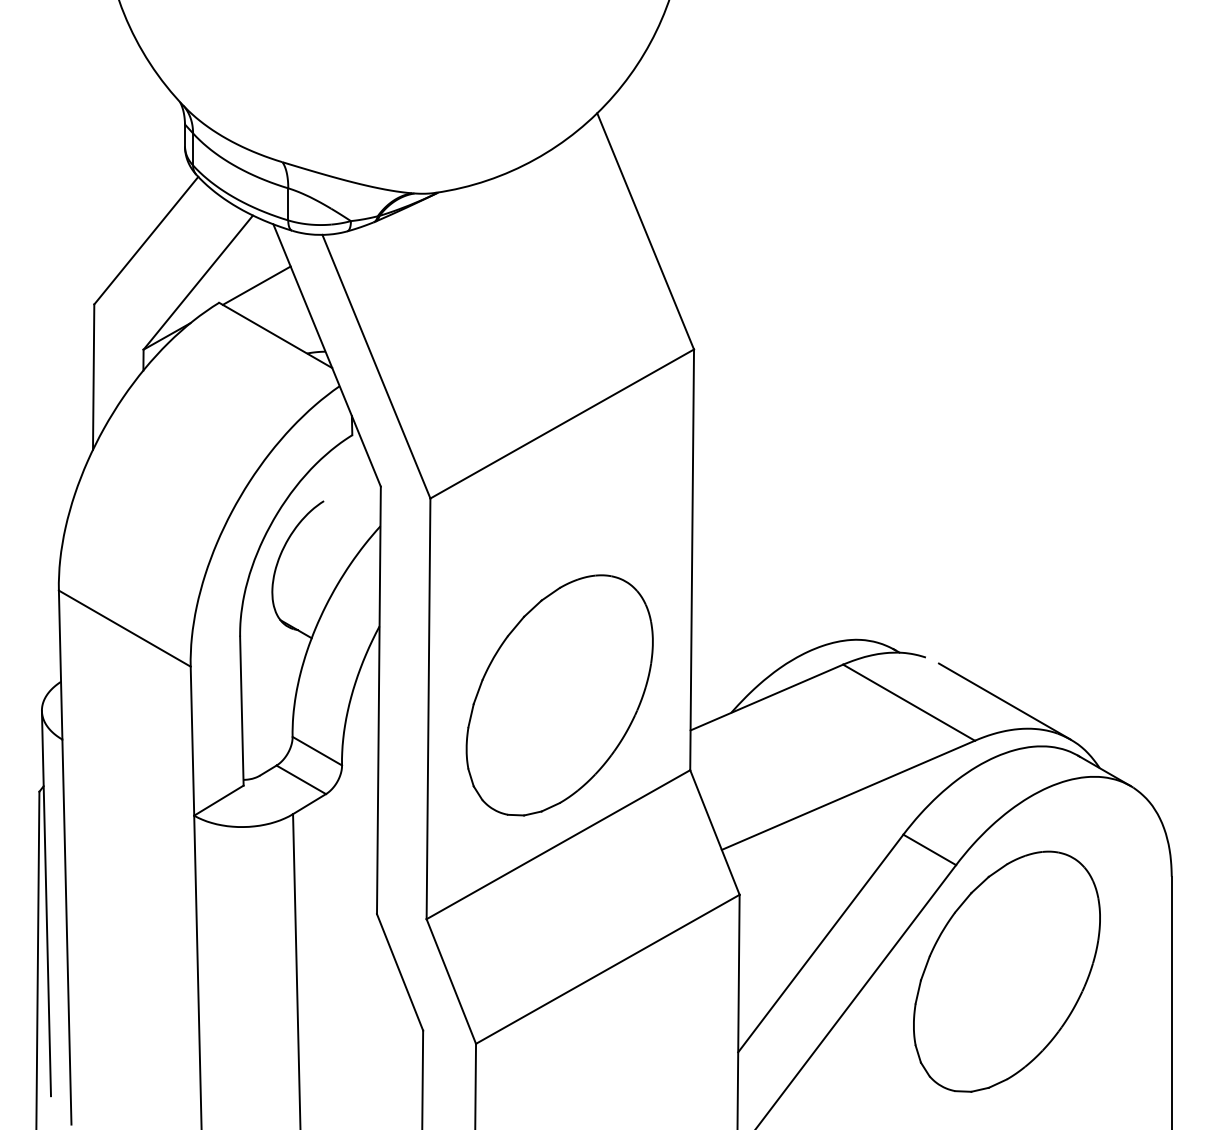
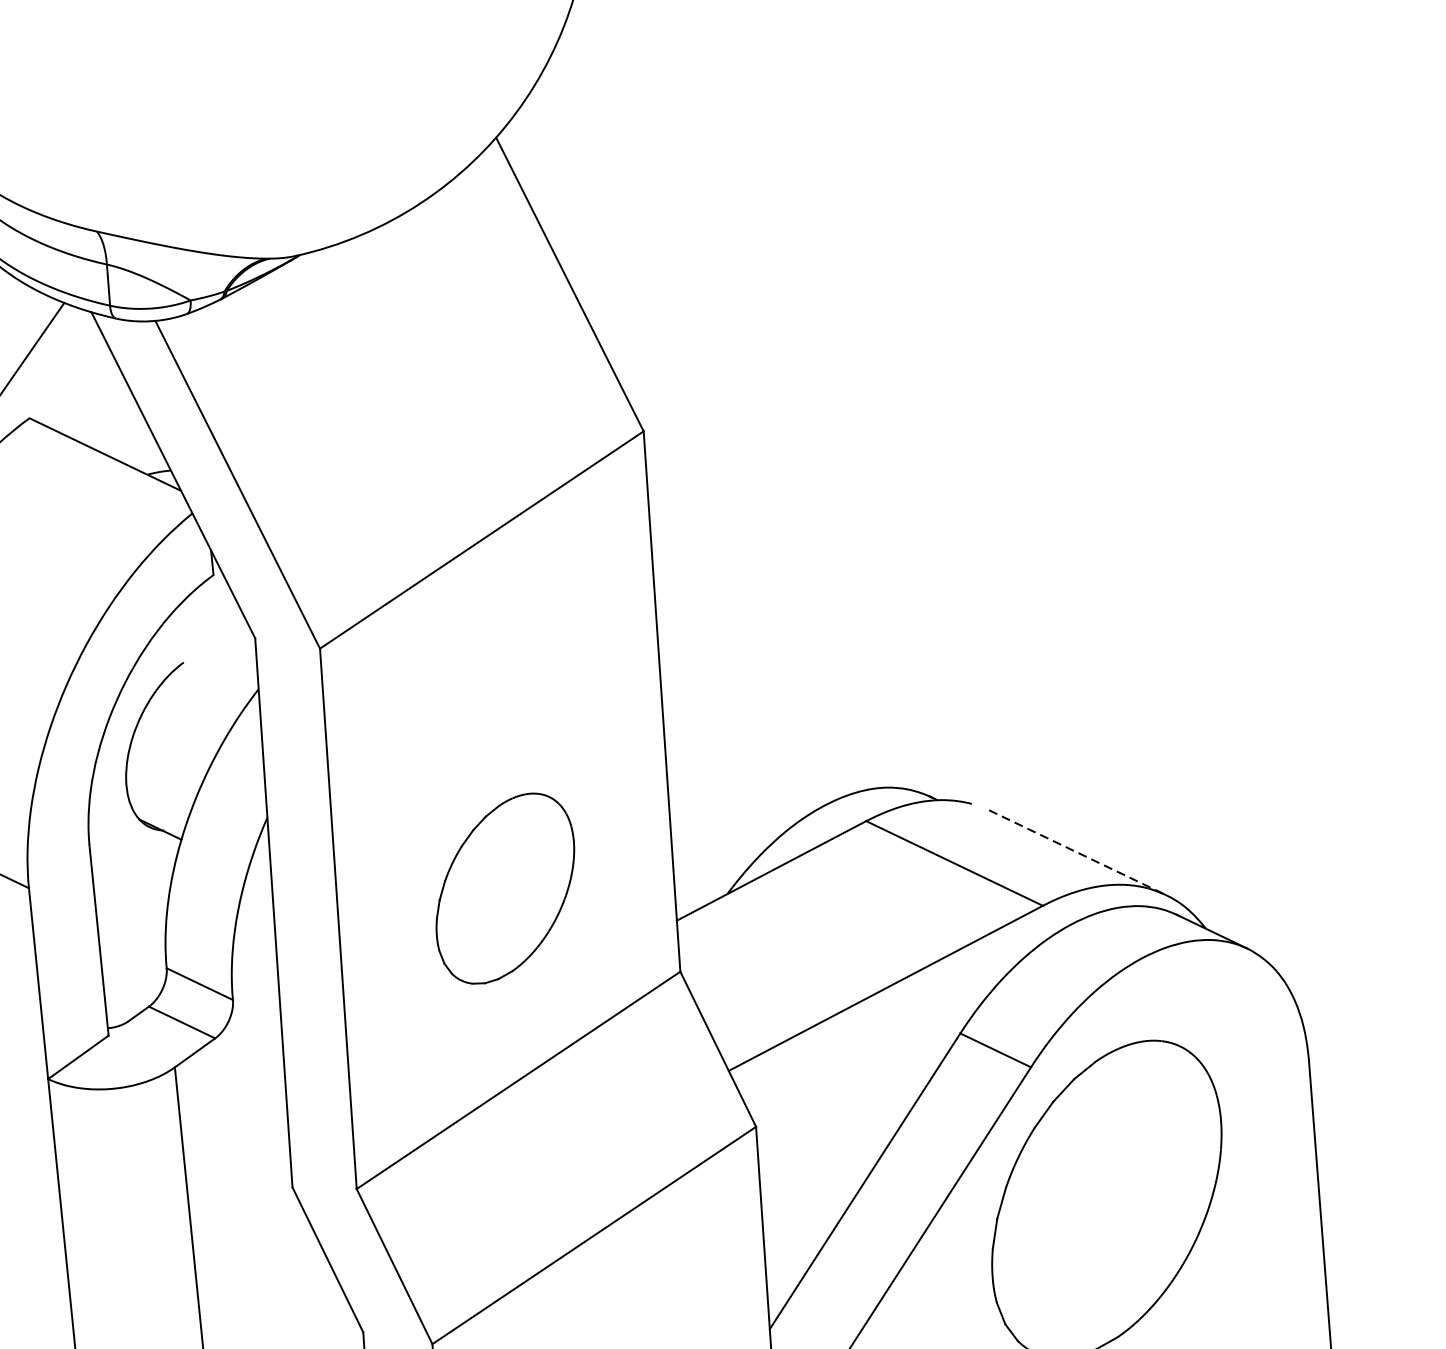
line: (256, 285) -> (75, 392), removed
part: (559, 695) -> (505, 888), size x0.6
line: (1005, 701) -> (1078, 852), solid -> dashed

